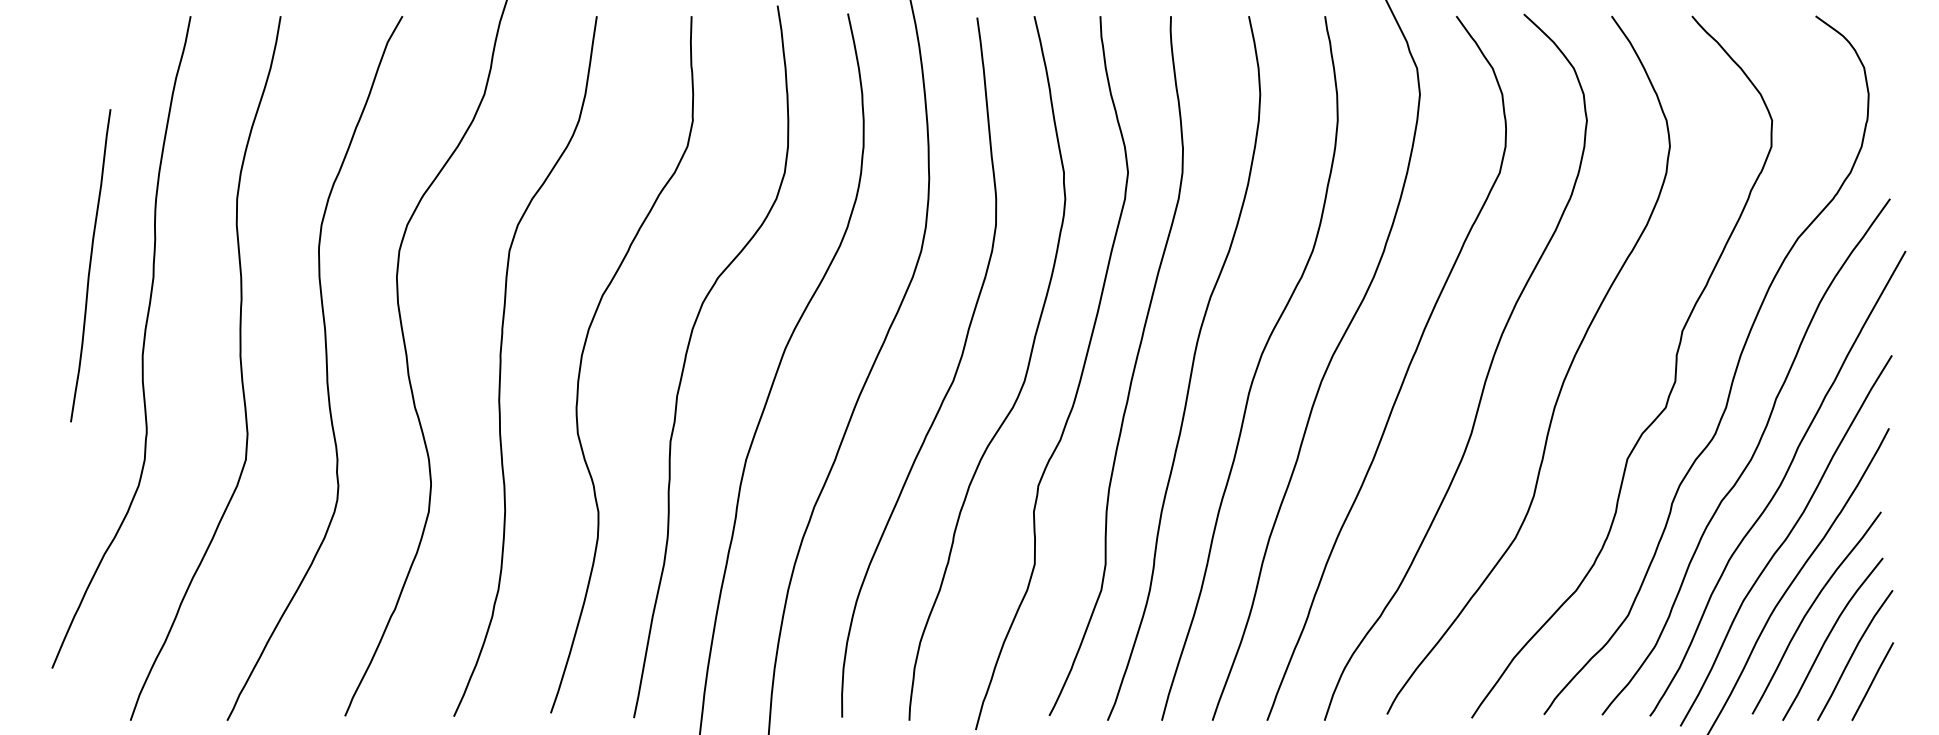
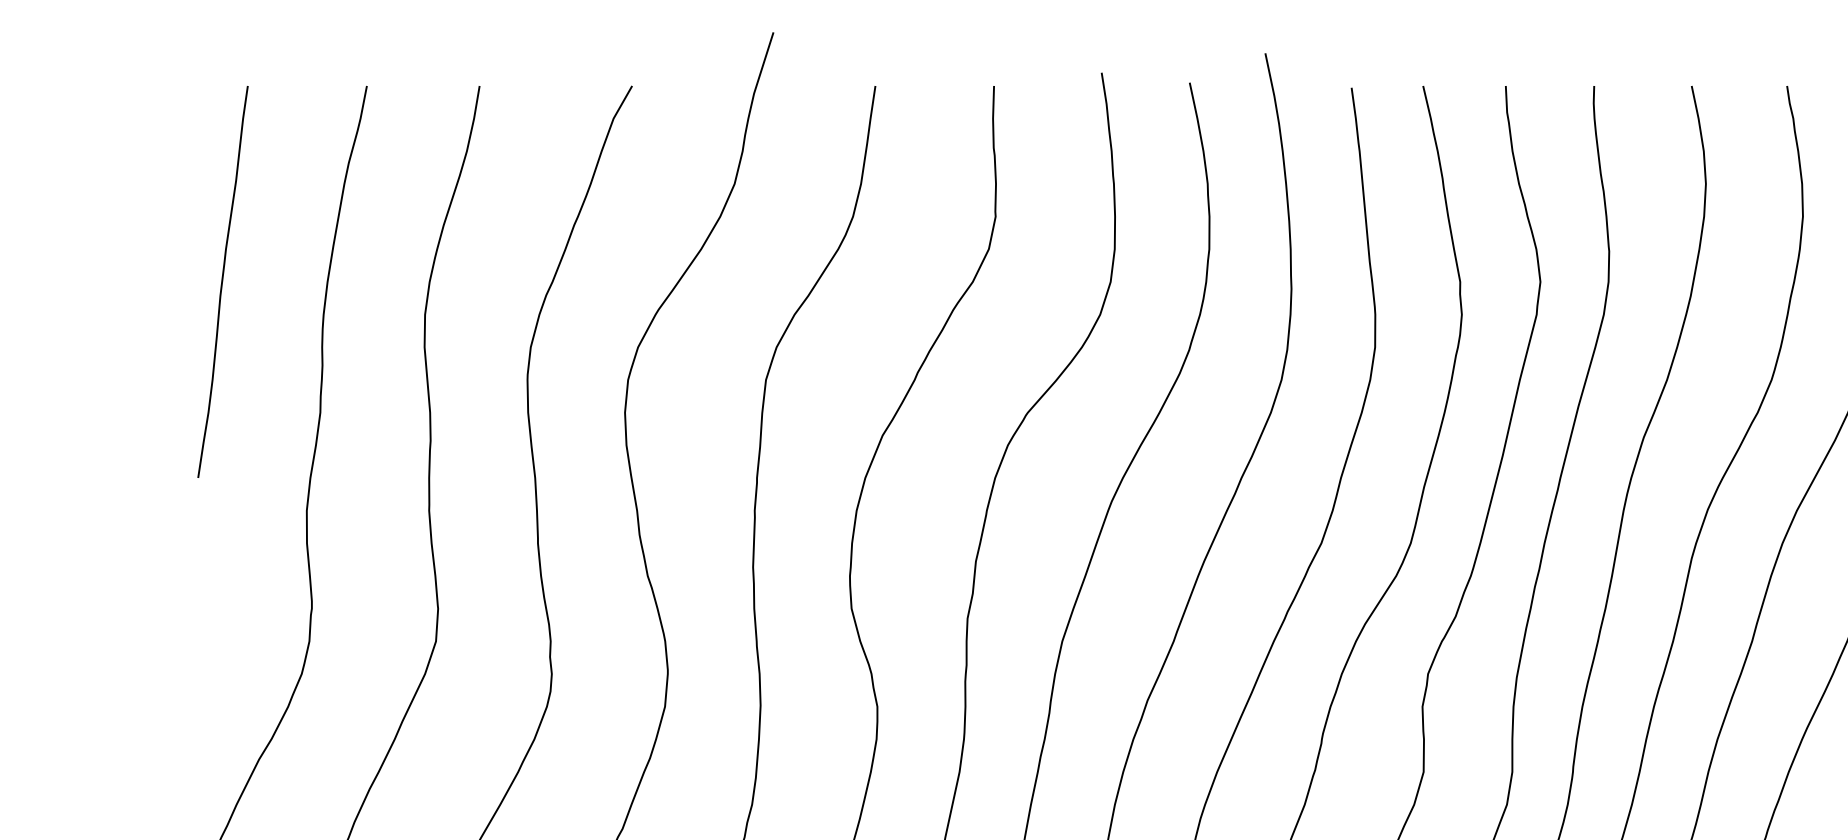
curve: (90, 265) -> (222, 281), moved

